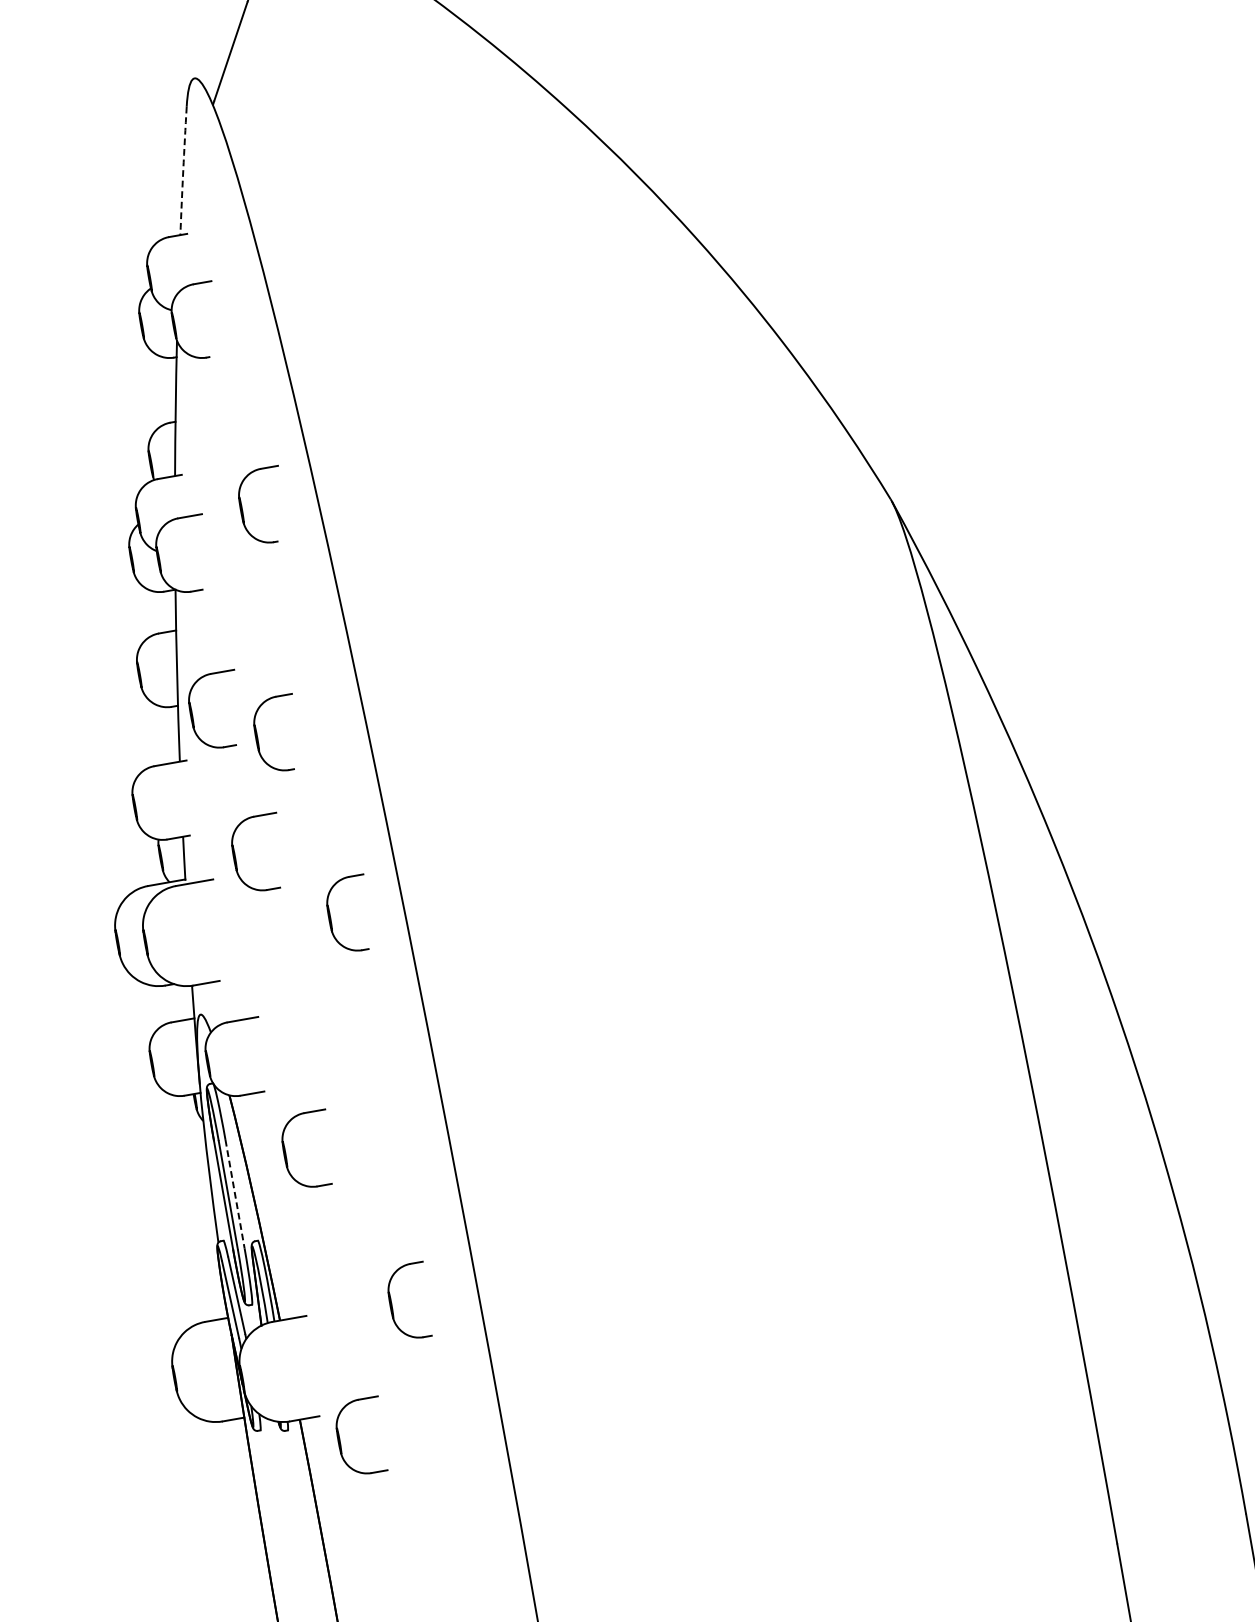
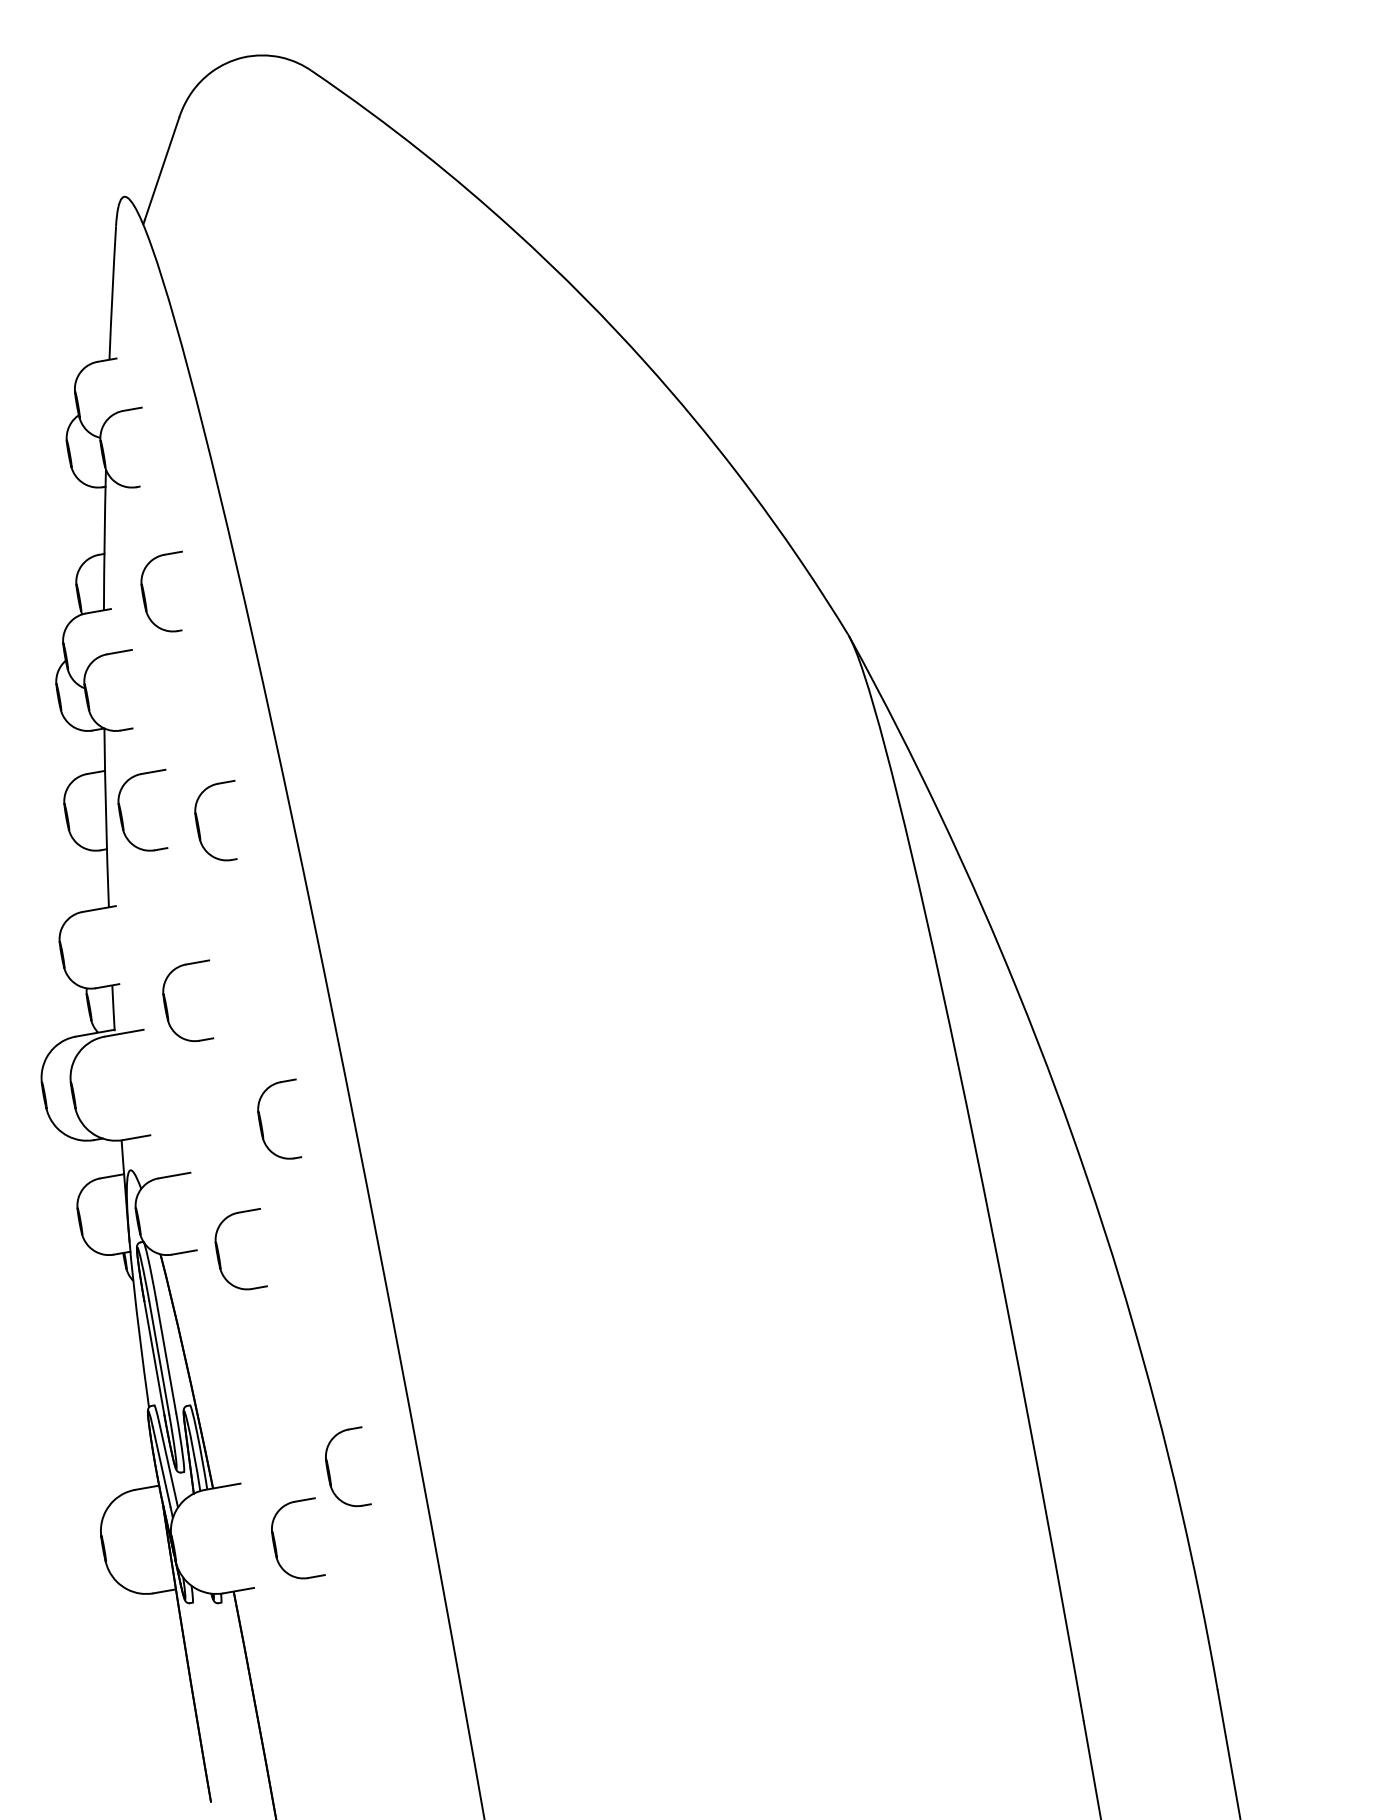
arc: (183, 171) -> (112, 293), dashed -> solid
part: (242, 507) -> (145, 595), moved
part: (192, 712) -> (122, 814), moved
part: (258, 736) -> (199, 825), moved
part: (330, 912) -> (261, 1119), moved
part: (286, 1151) -> (219, 1252), moved
line: (235, 1194) -> (166, 1357), dashed -> solid
part: (340, 1436) -> (275, 1539), moved

